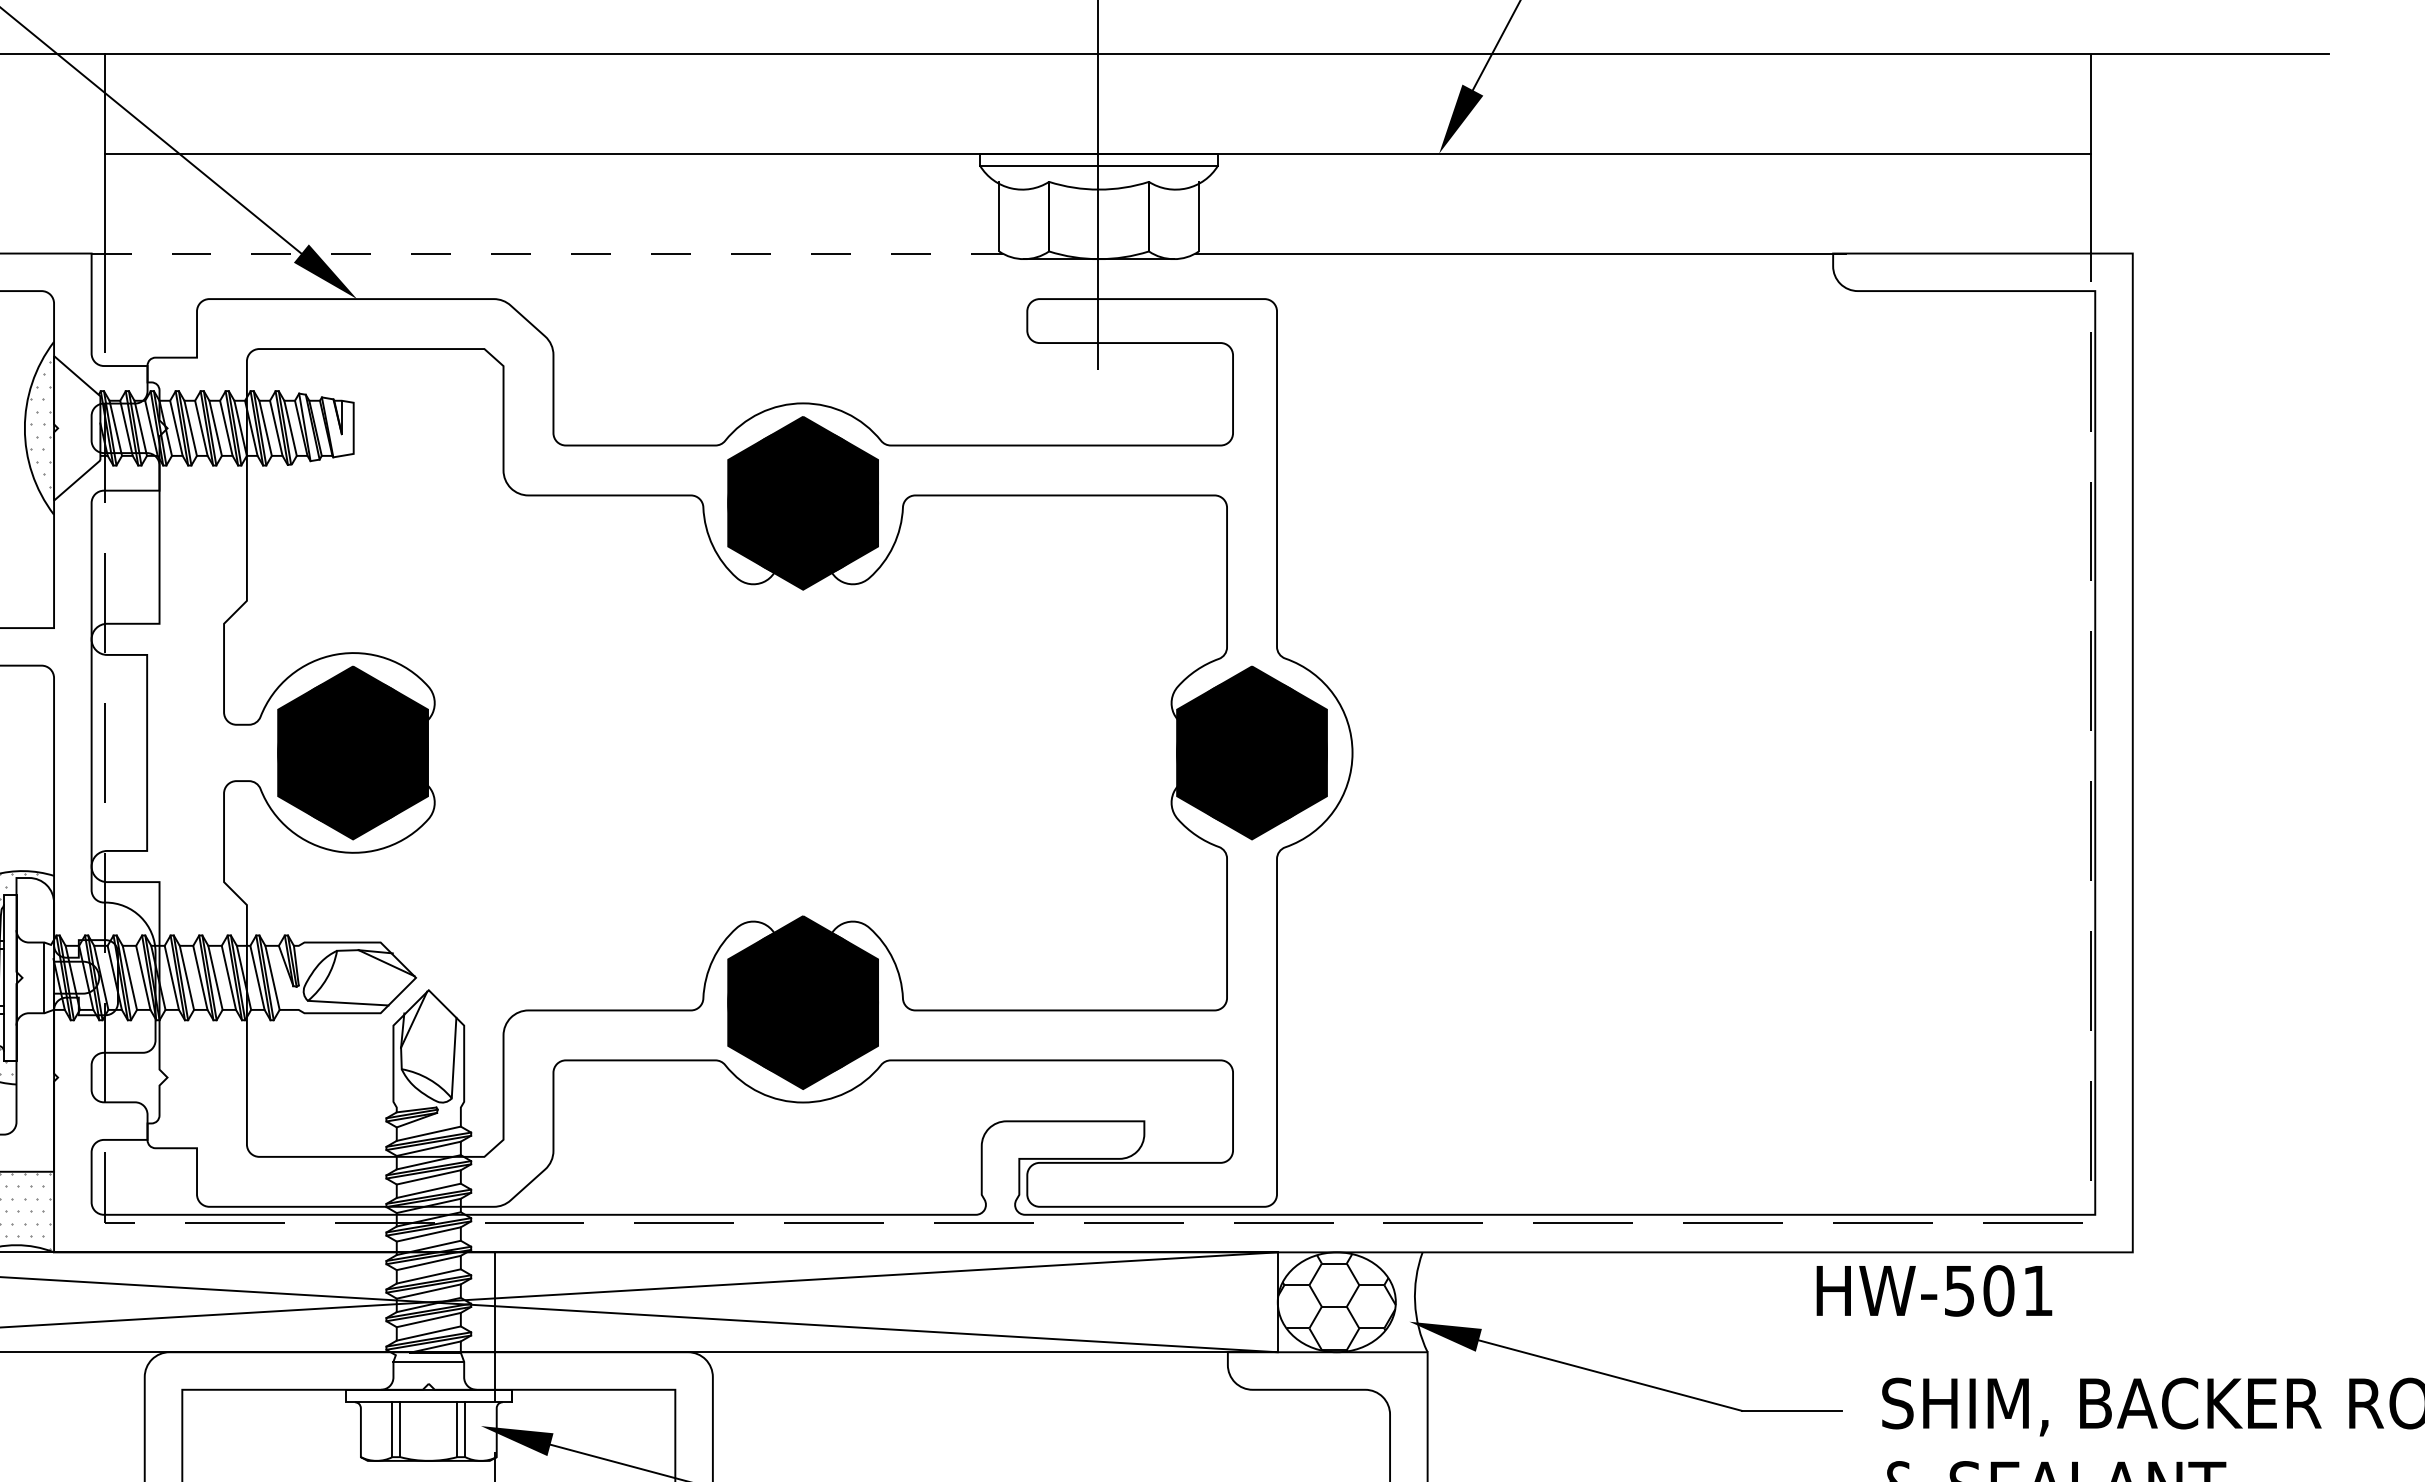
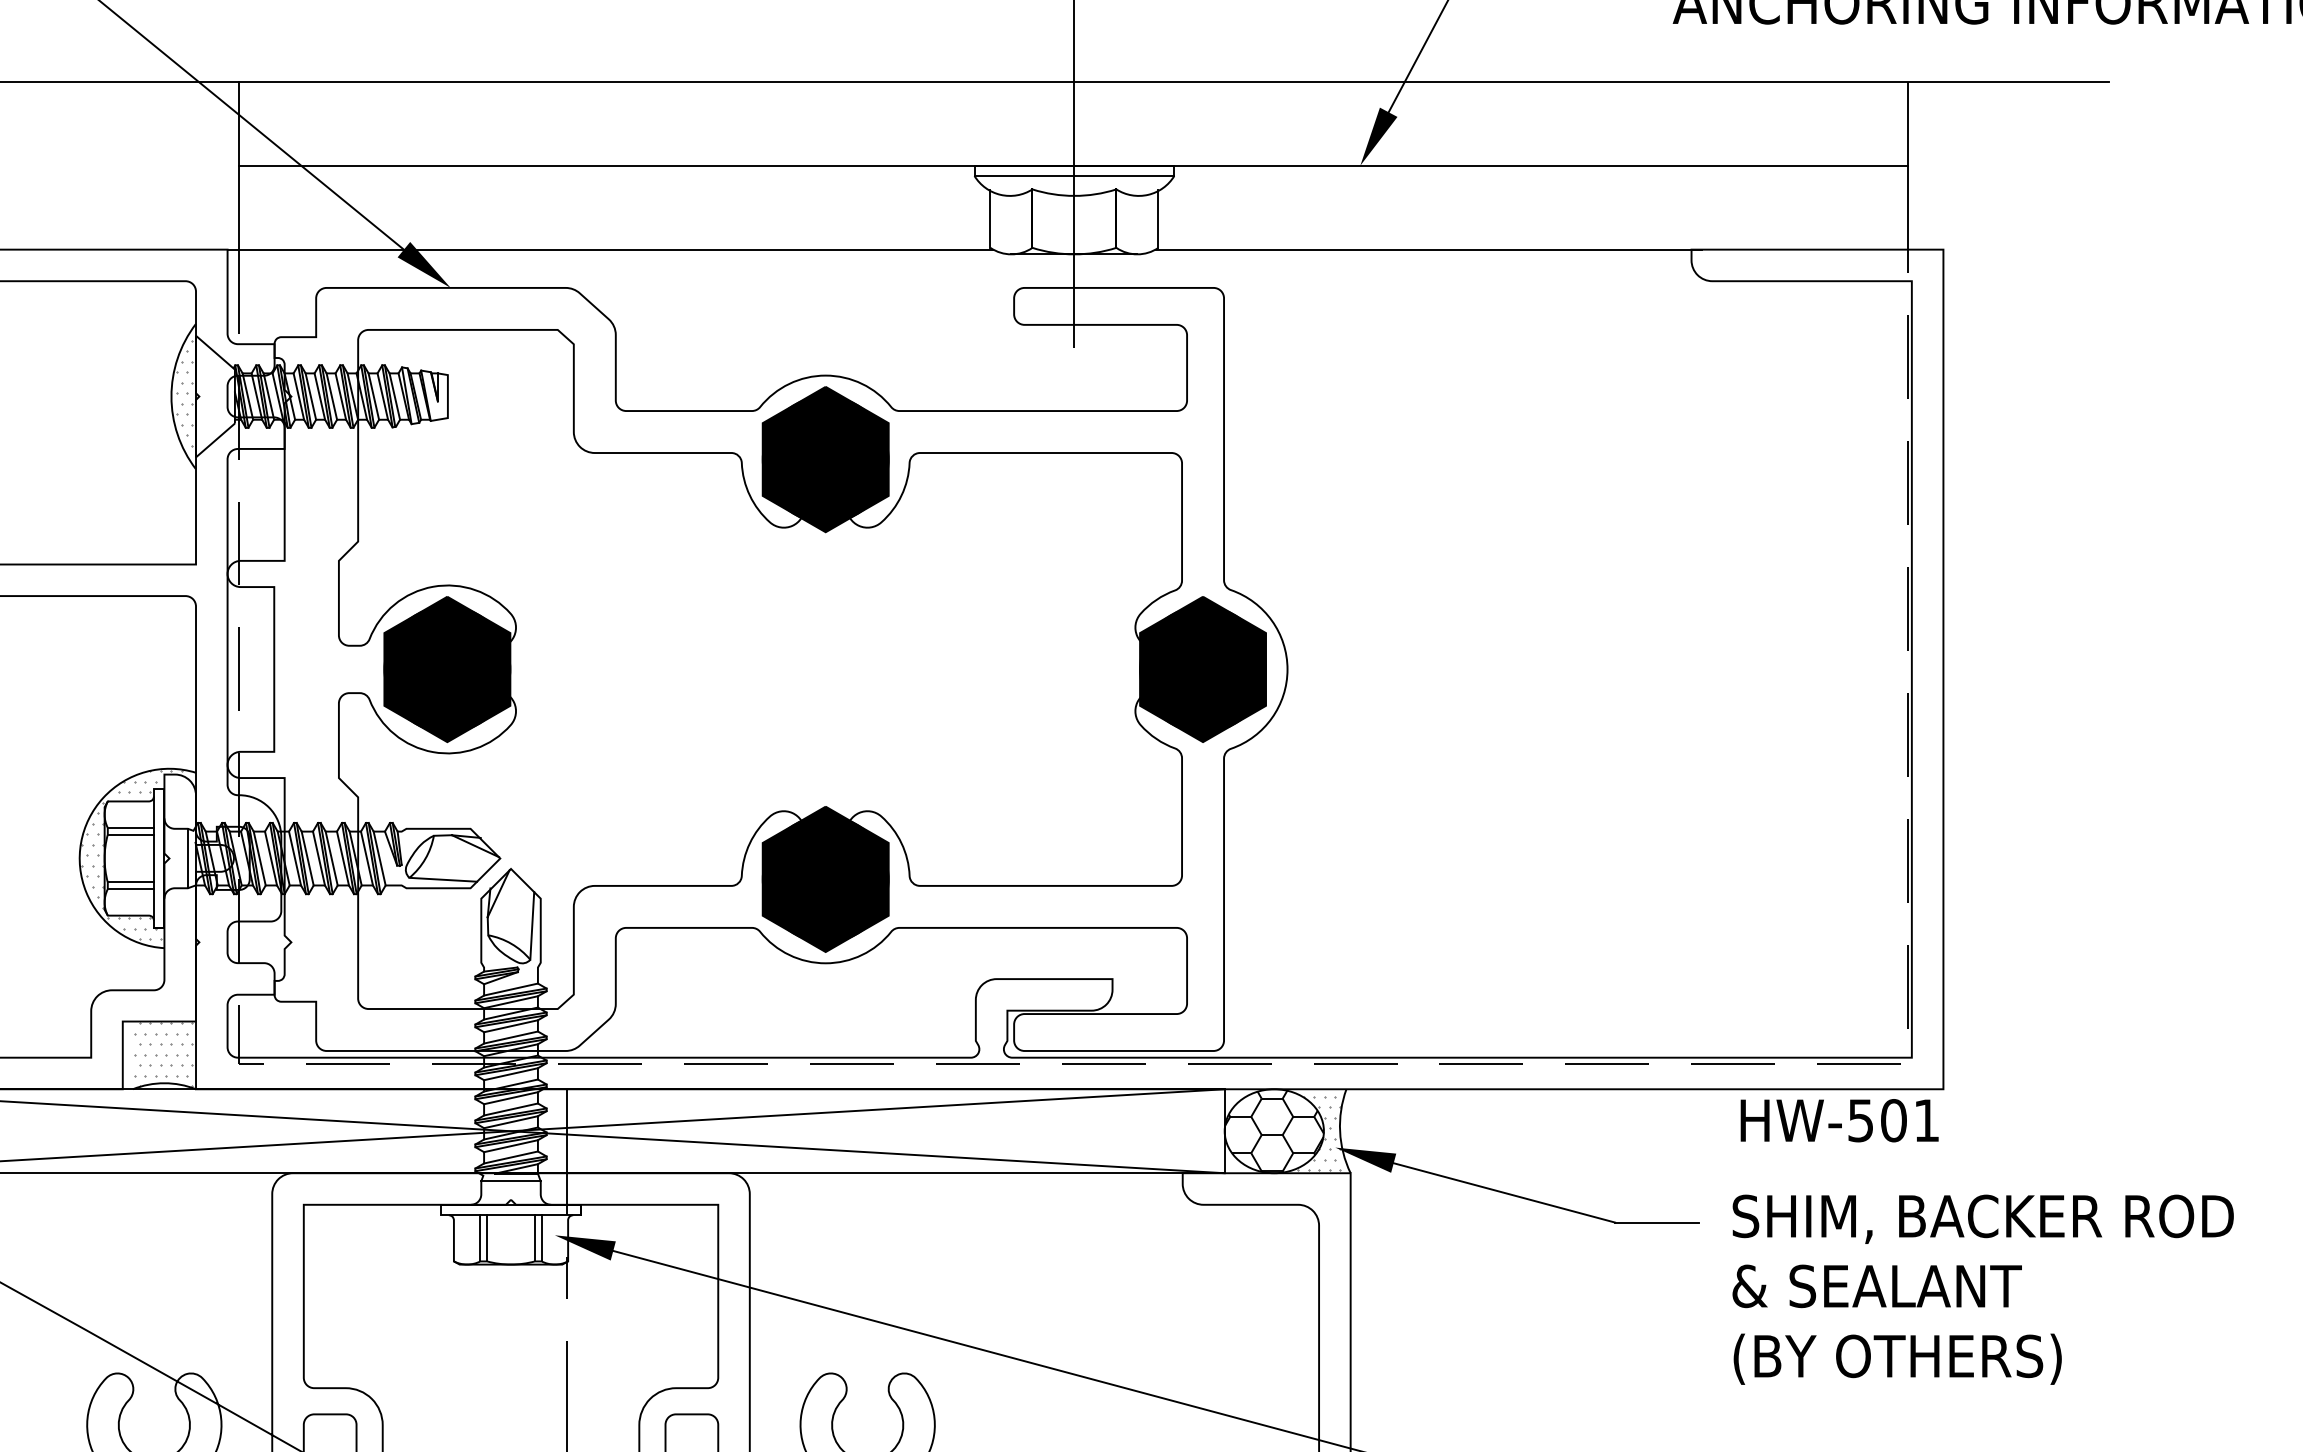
line: (547, 253) -> (610, 249), dashed -> solid
text: (1934, 1290) -> (1839, 1120), moved
hatch: (1390, 1304) -> (1319, 1133), added

